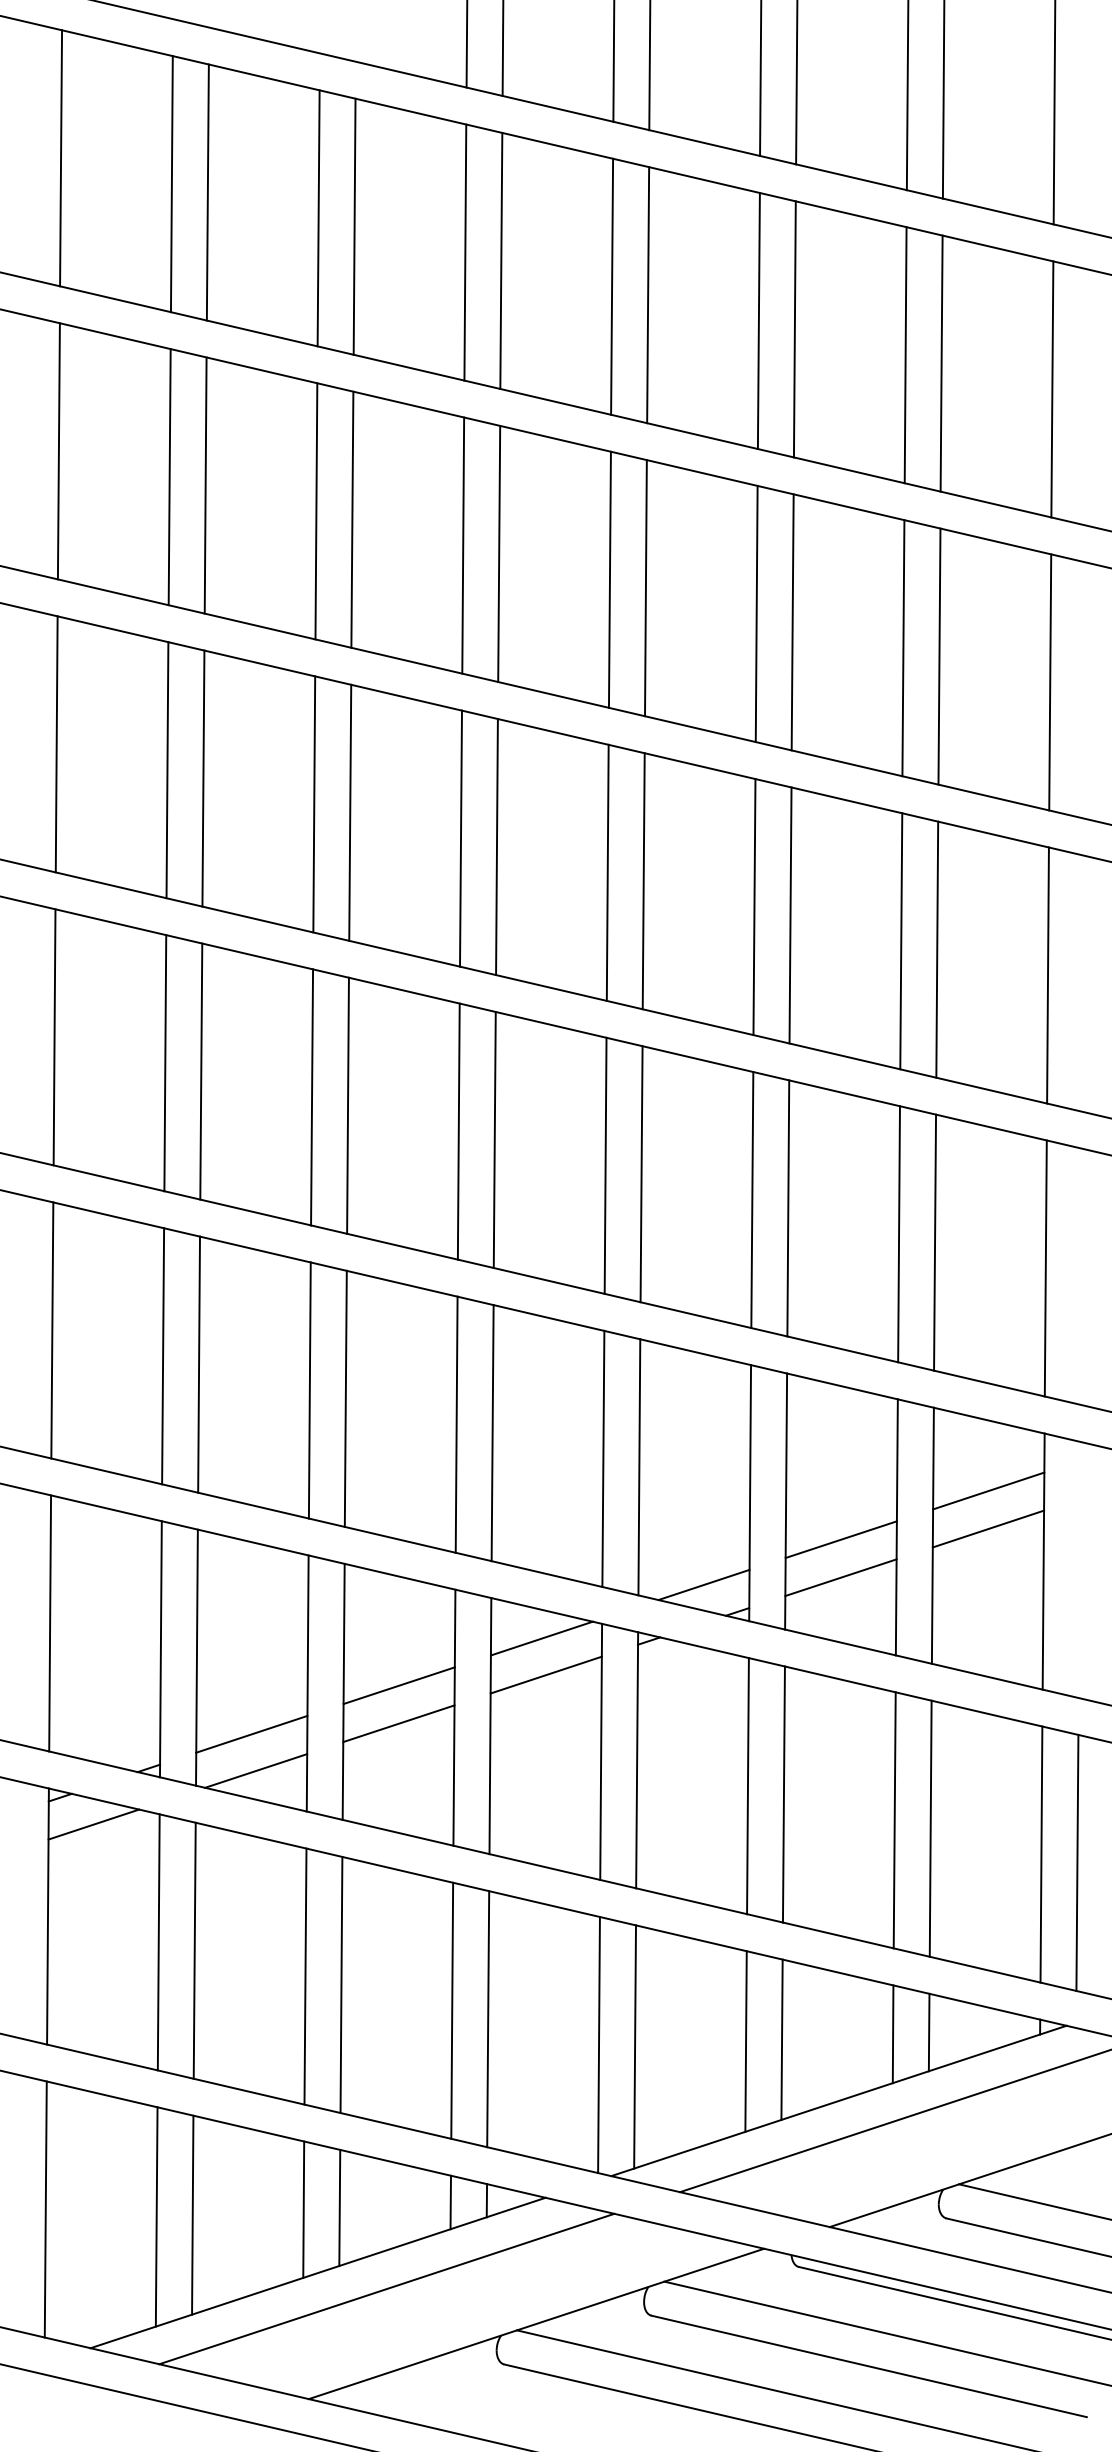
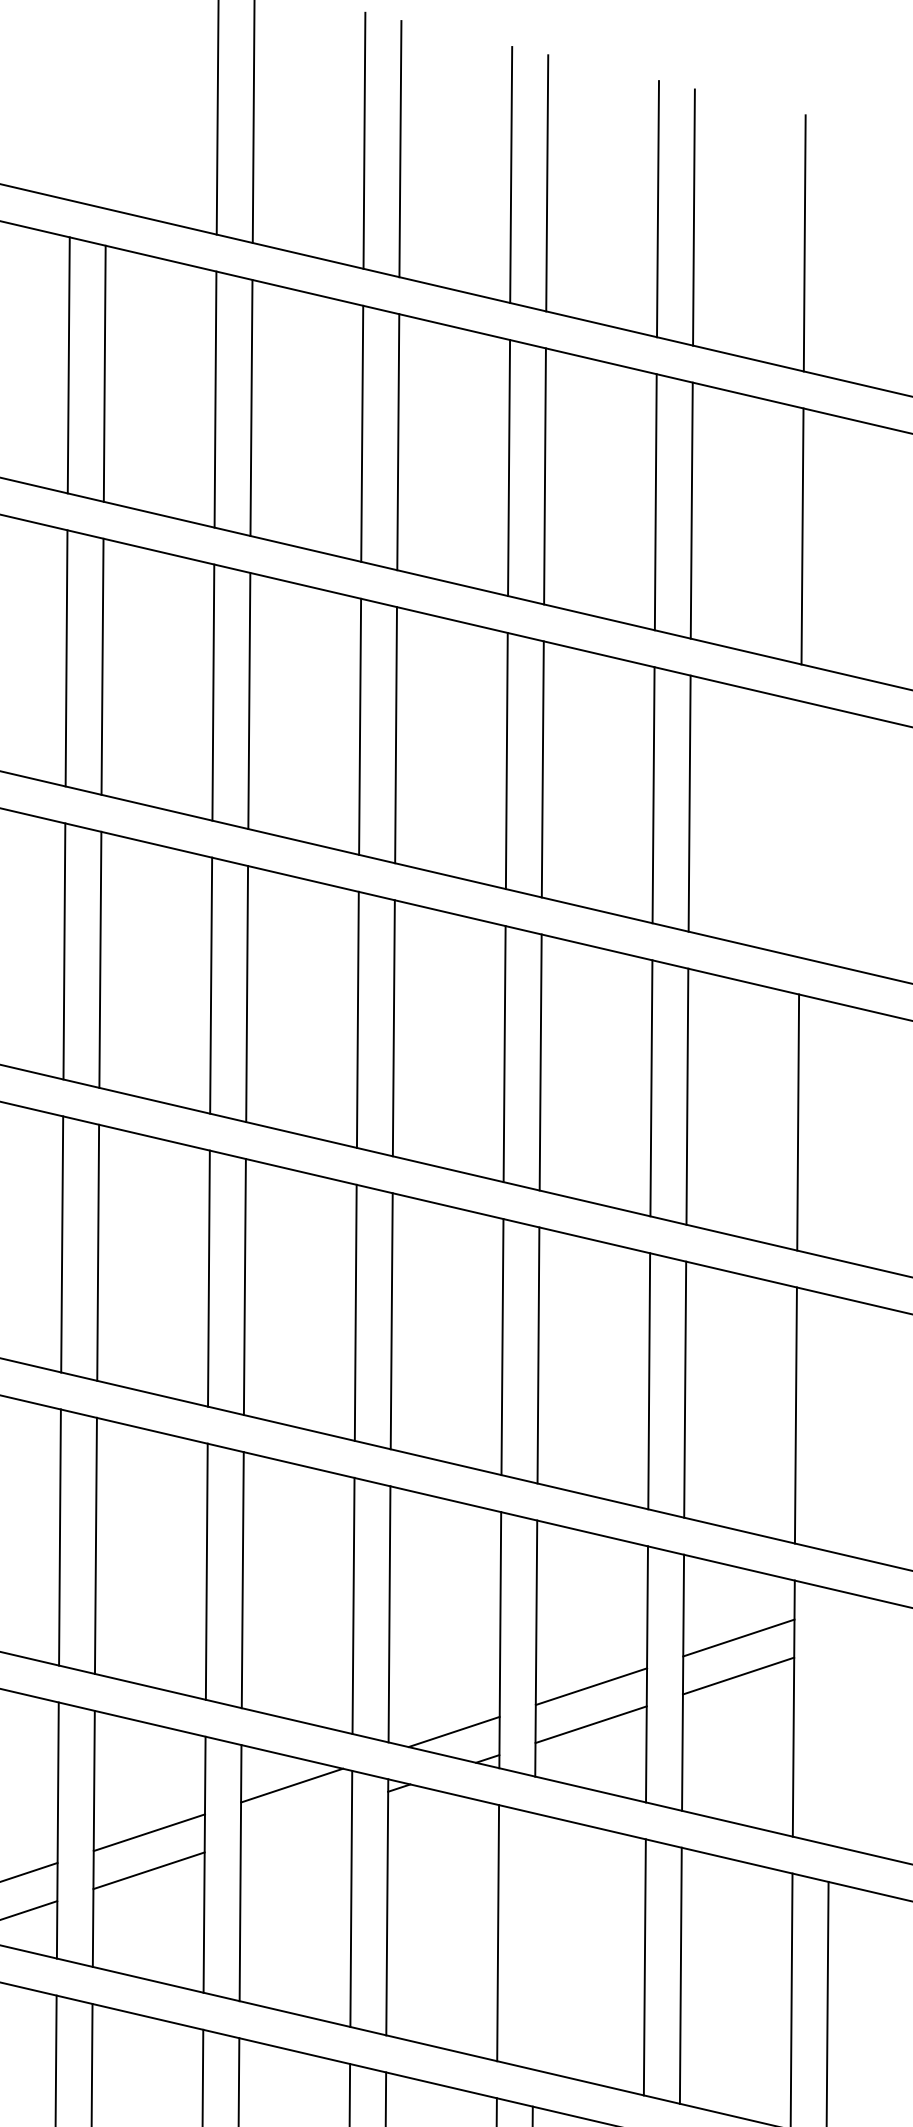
line: (1050, 682) -> (800, 829), removed
line: (545, 1674) -> (295, 1821), removed
line: (783, 1794) -> (533, 1941), removed

